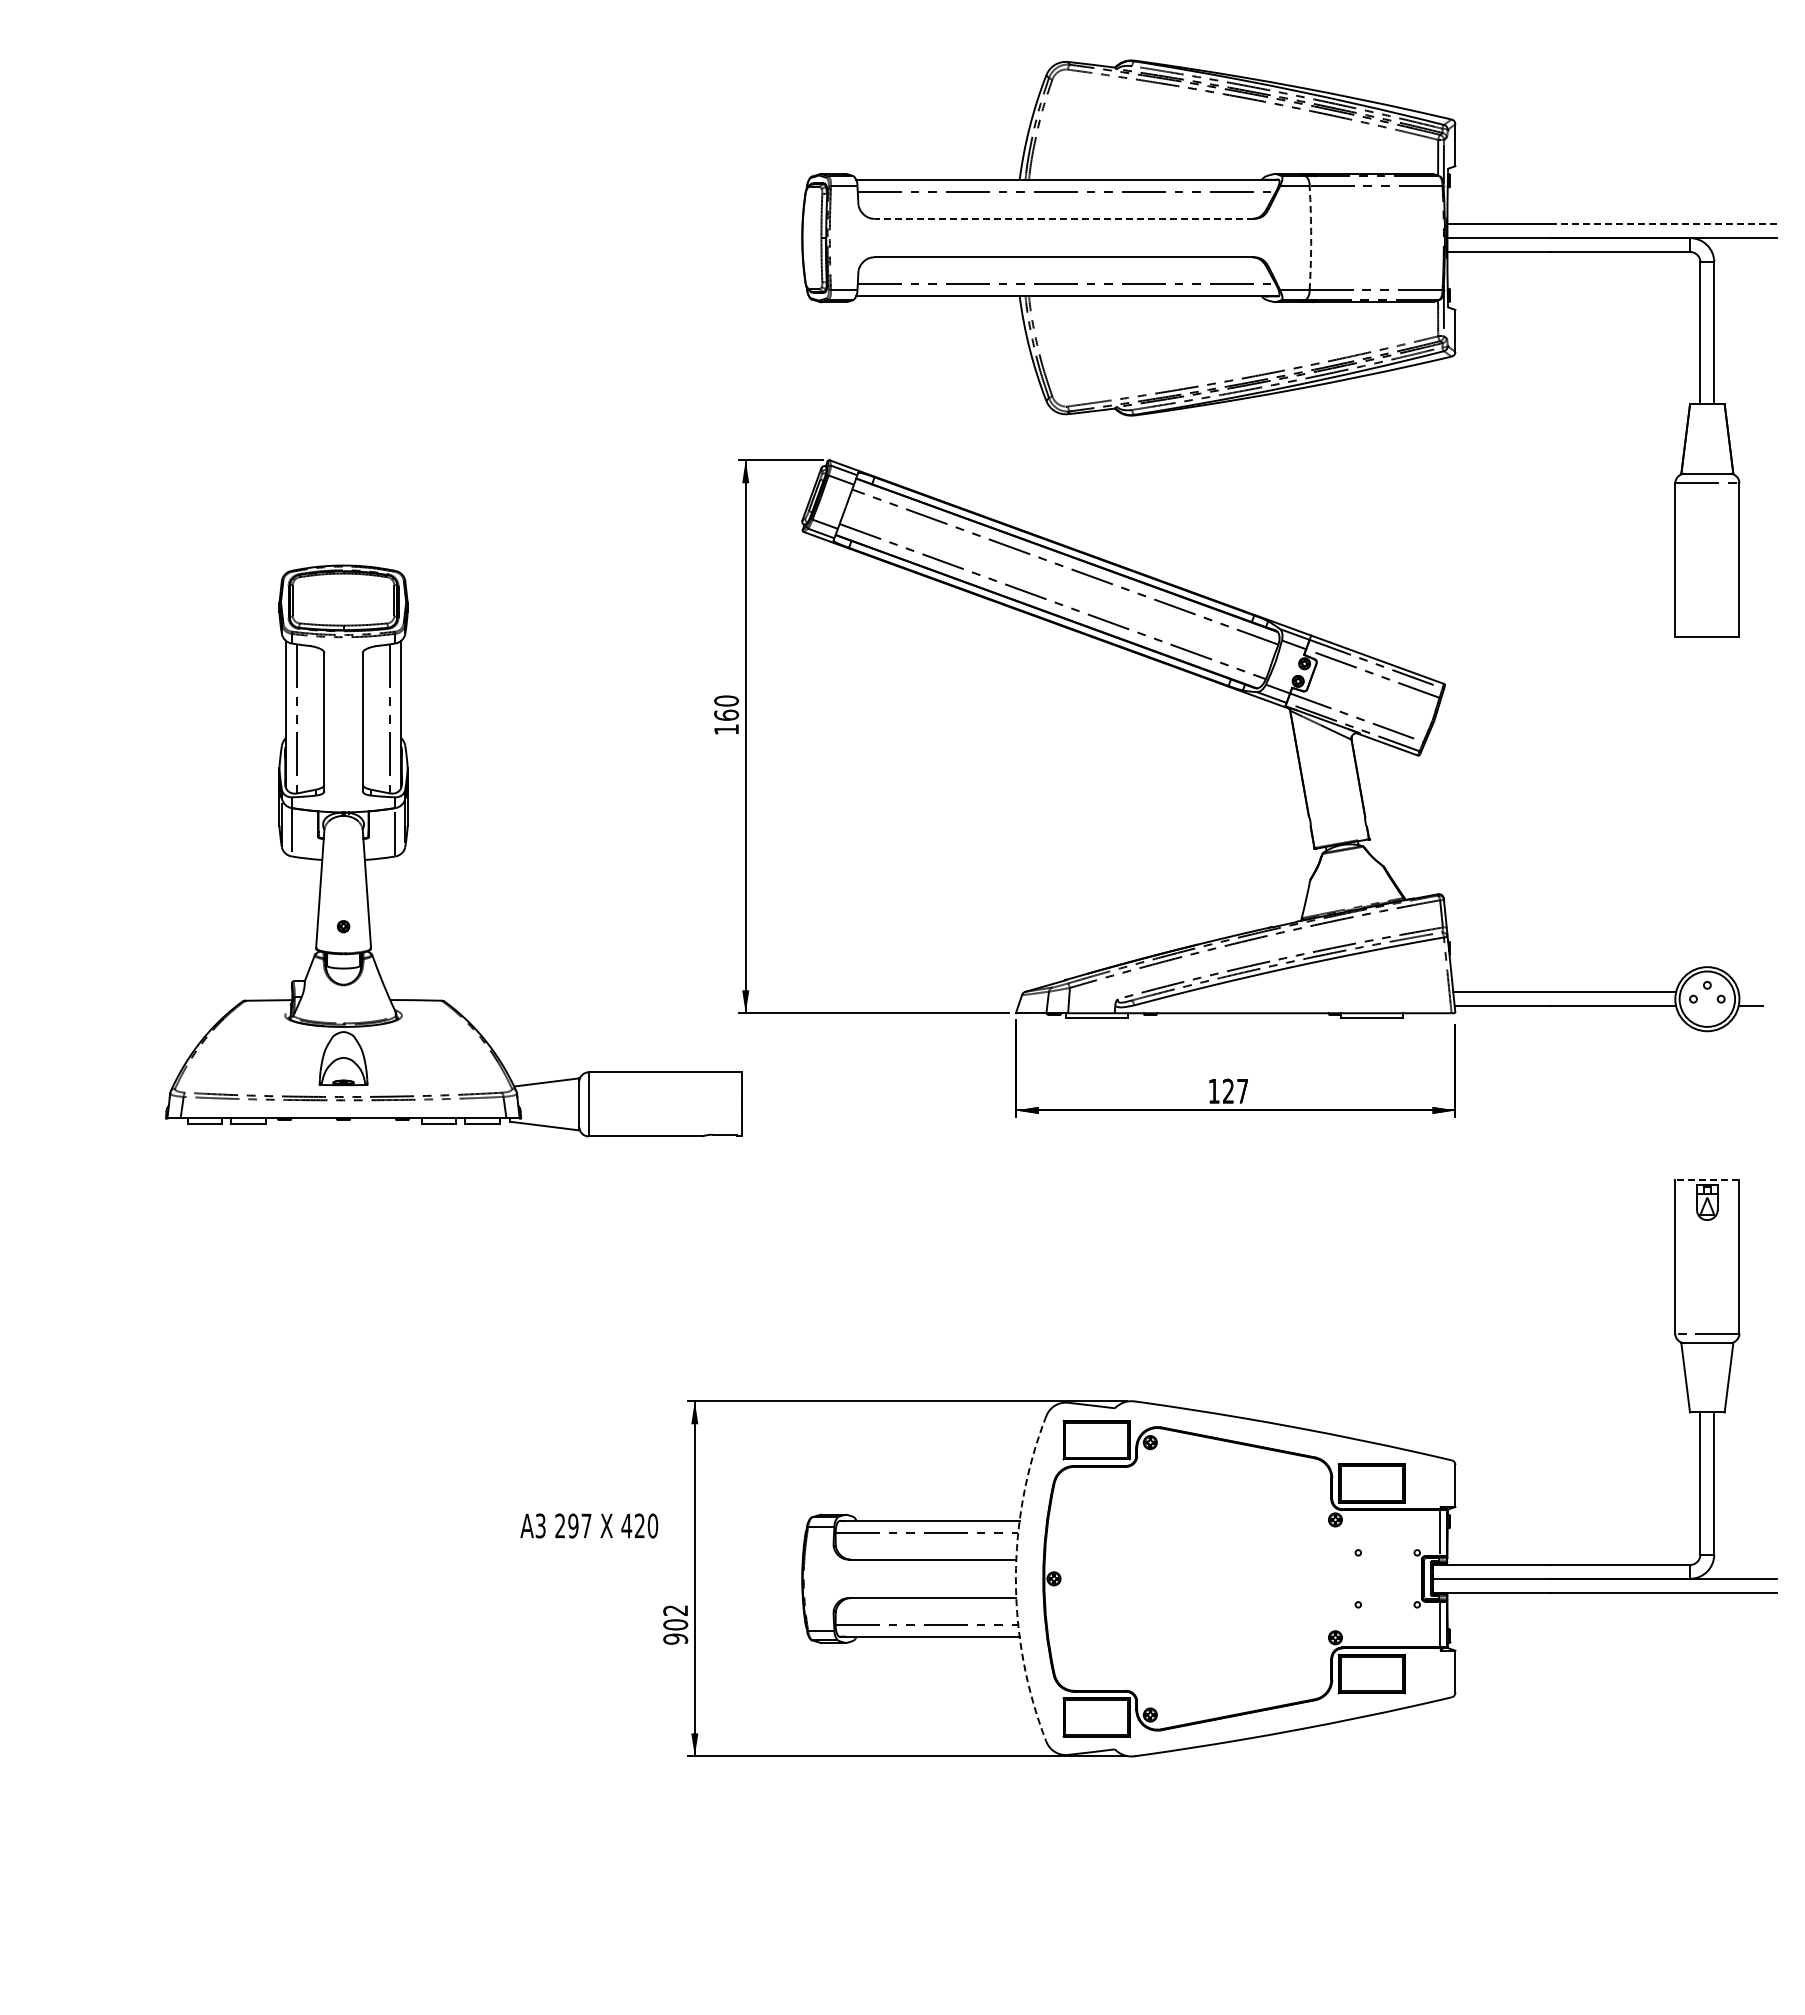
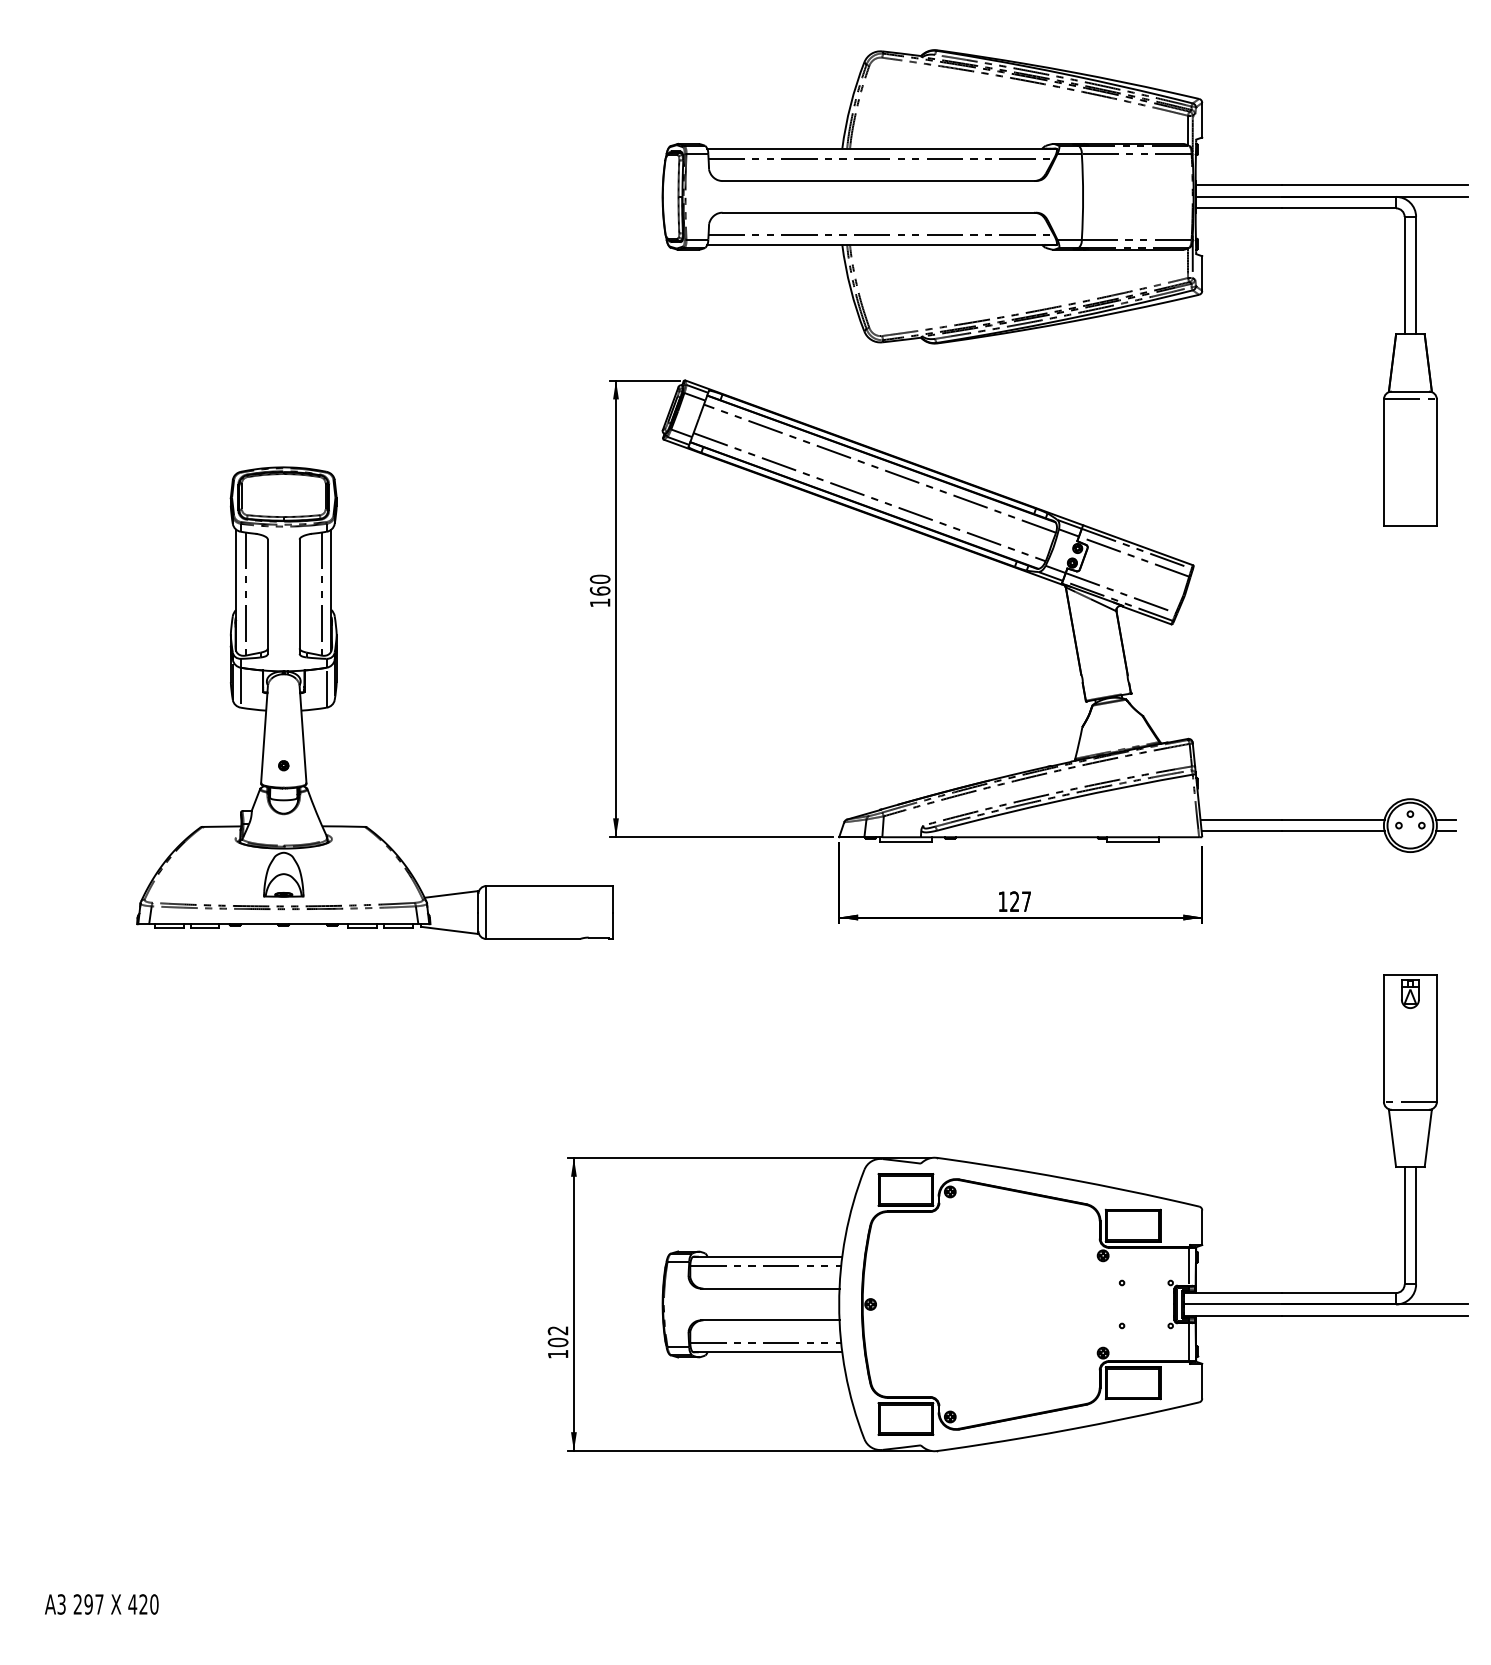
line: (1064, 218) -> (879, 180), dashed -> solid
line: (1664, 224) -> (1374, 185), dashed -> solid
arc: (1311, 238) -> (1083, 197), dashed -> solid
line: (1750, 992) -> (1446, 820), added
line: (1706, 1180) -> (1409, 975), dashed -> solid
text: (589, 1525) -> (101, 1604), moved
arc: (1015, 1578) -> (838, 1304), dashed -> solid
text: (675, 1638) -> (557, 1353), 902 -> 102

